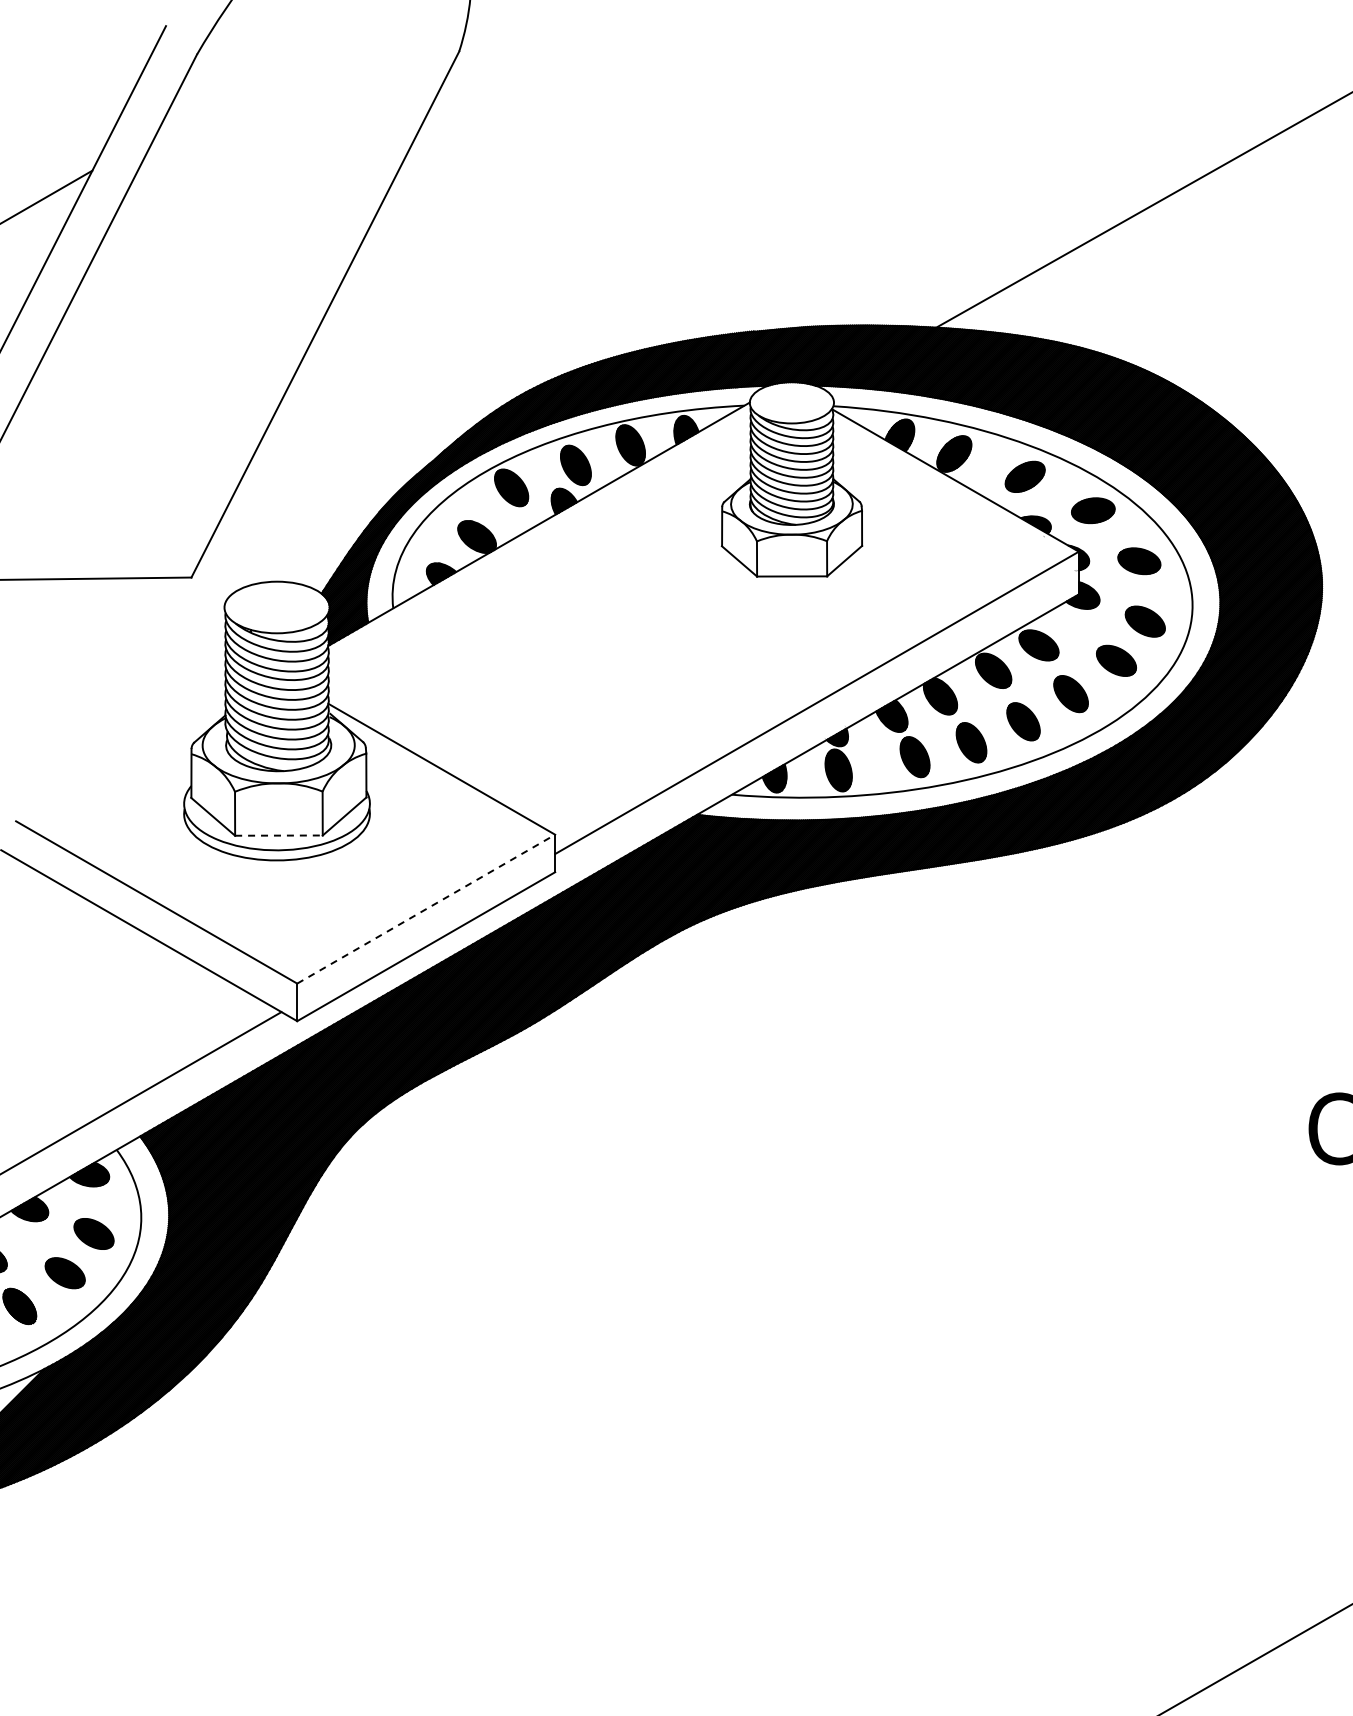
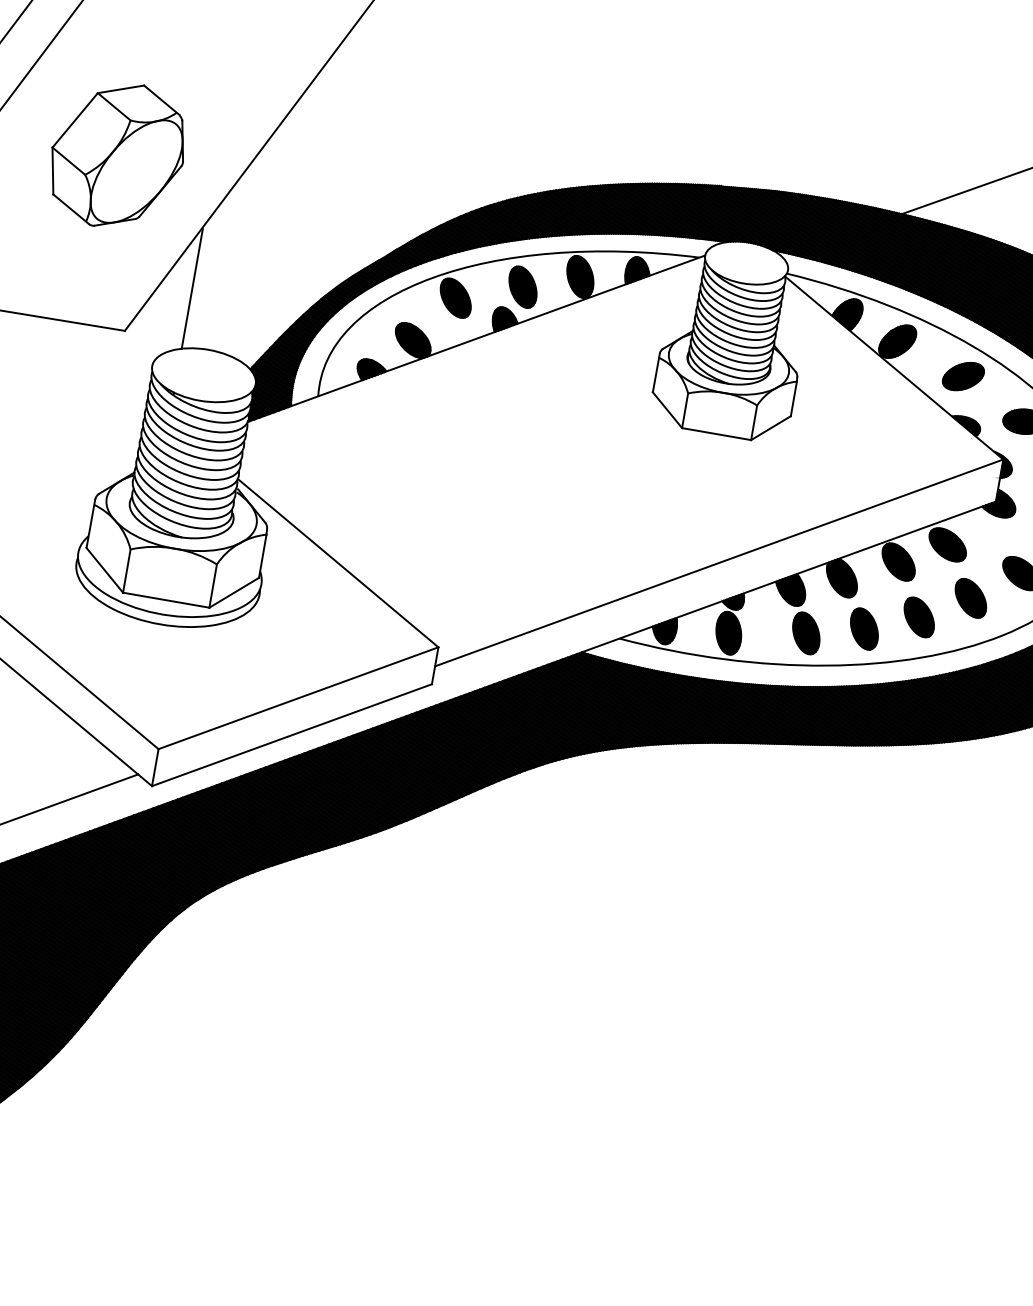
part: (153, 405) -> (117, 154), added
line: (250, 524) -> (192, 288), added
line: (278, 835) -> (165, 600), dashed -> solid
line: (426, 909) -> (298, 698), dashed -> solid

